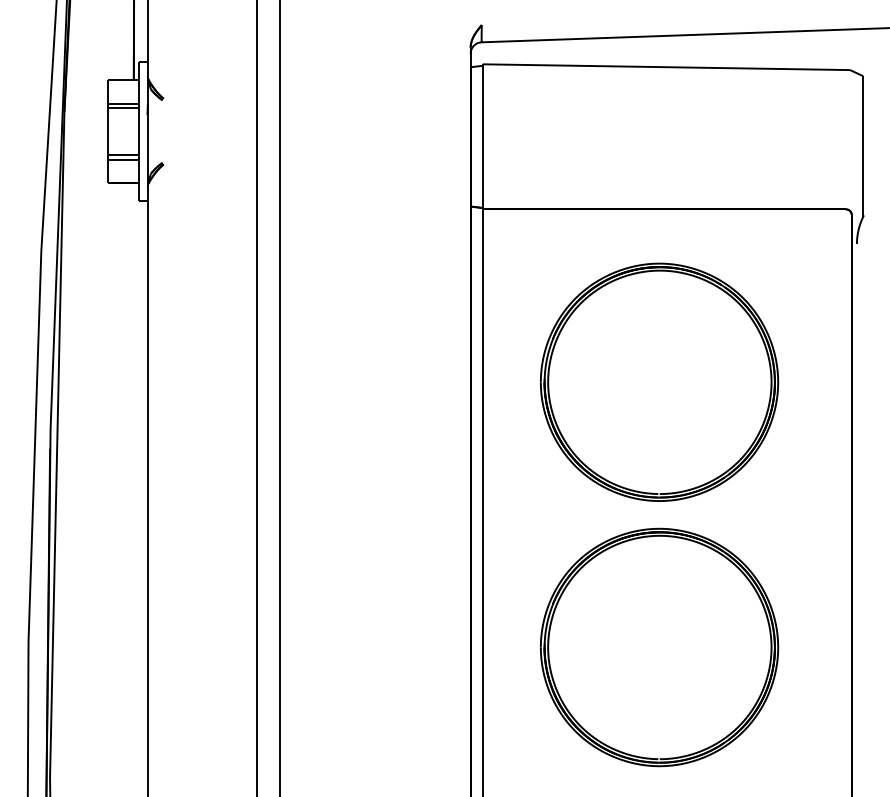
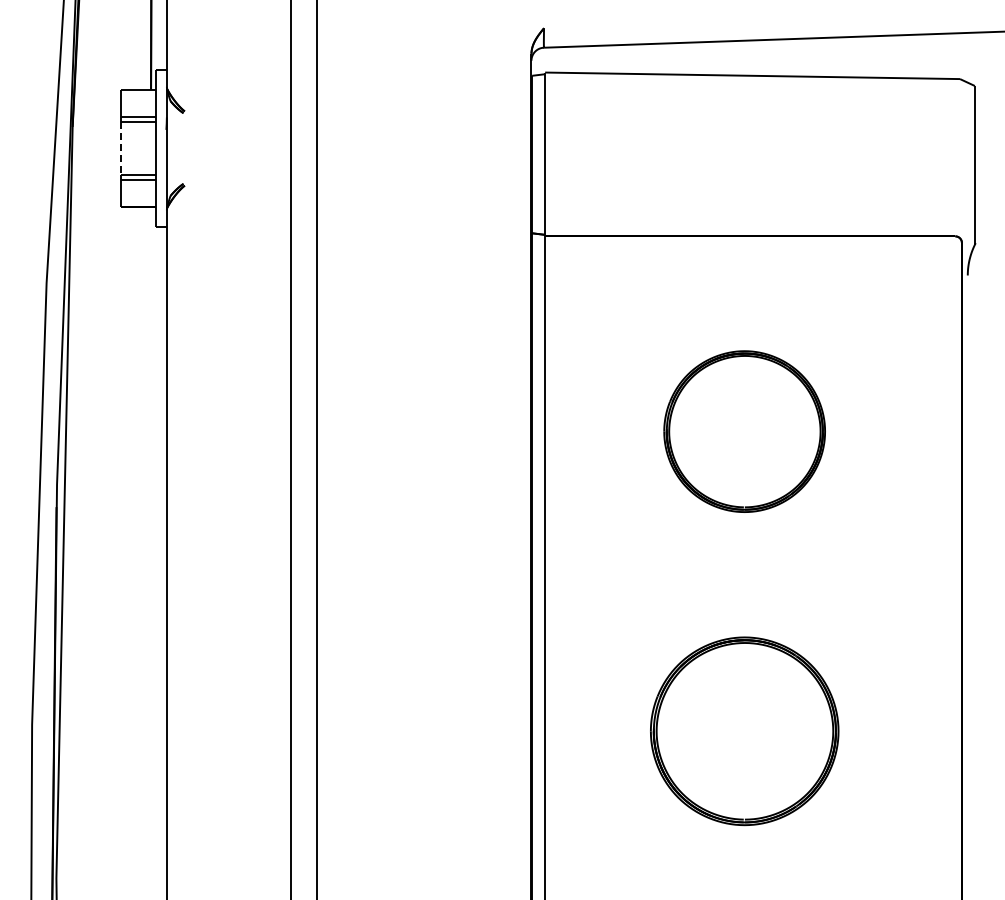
line: (107, 131) -> (121, 148), solid -> dashed
part: (659, 382) -> (744, 431), size x0.6
part: (659, 647) -> (744, 731), size x0.7

